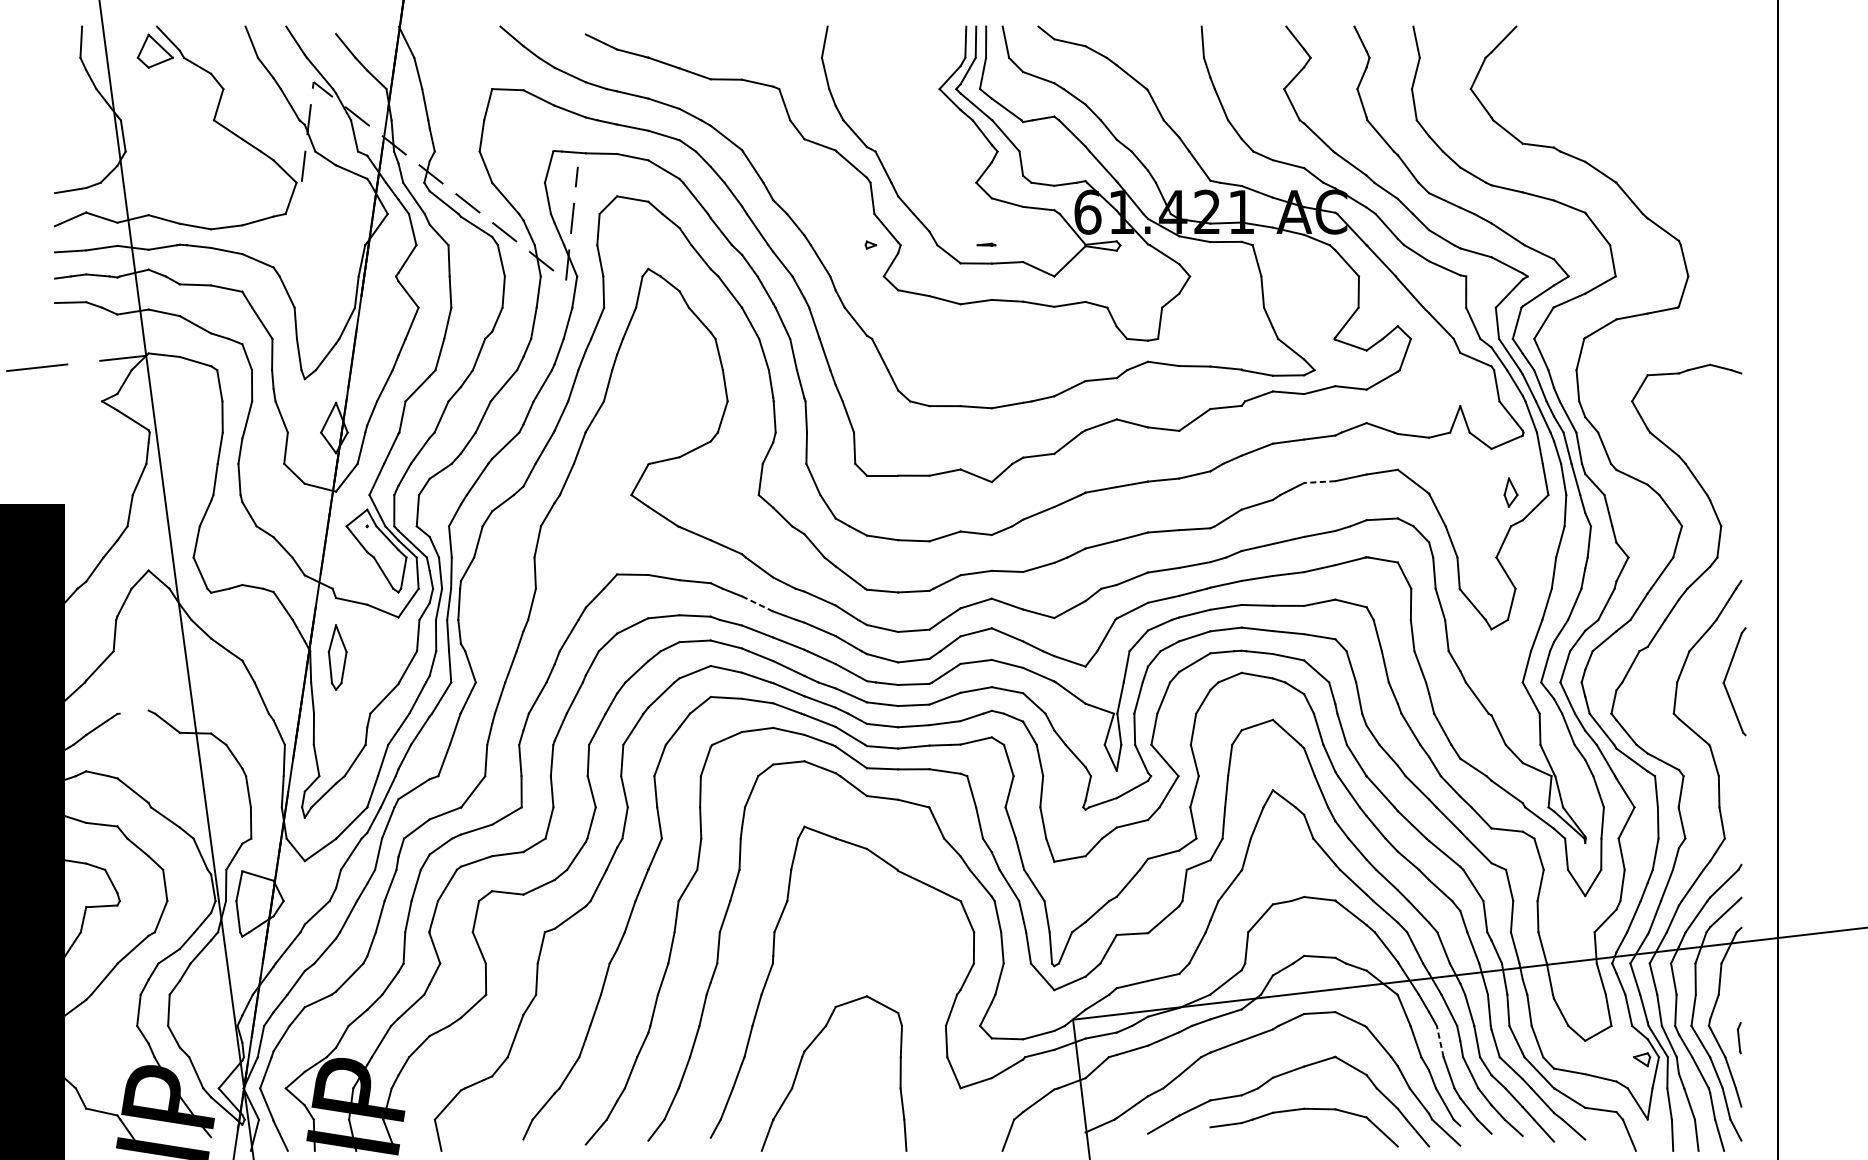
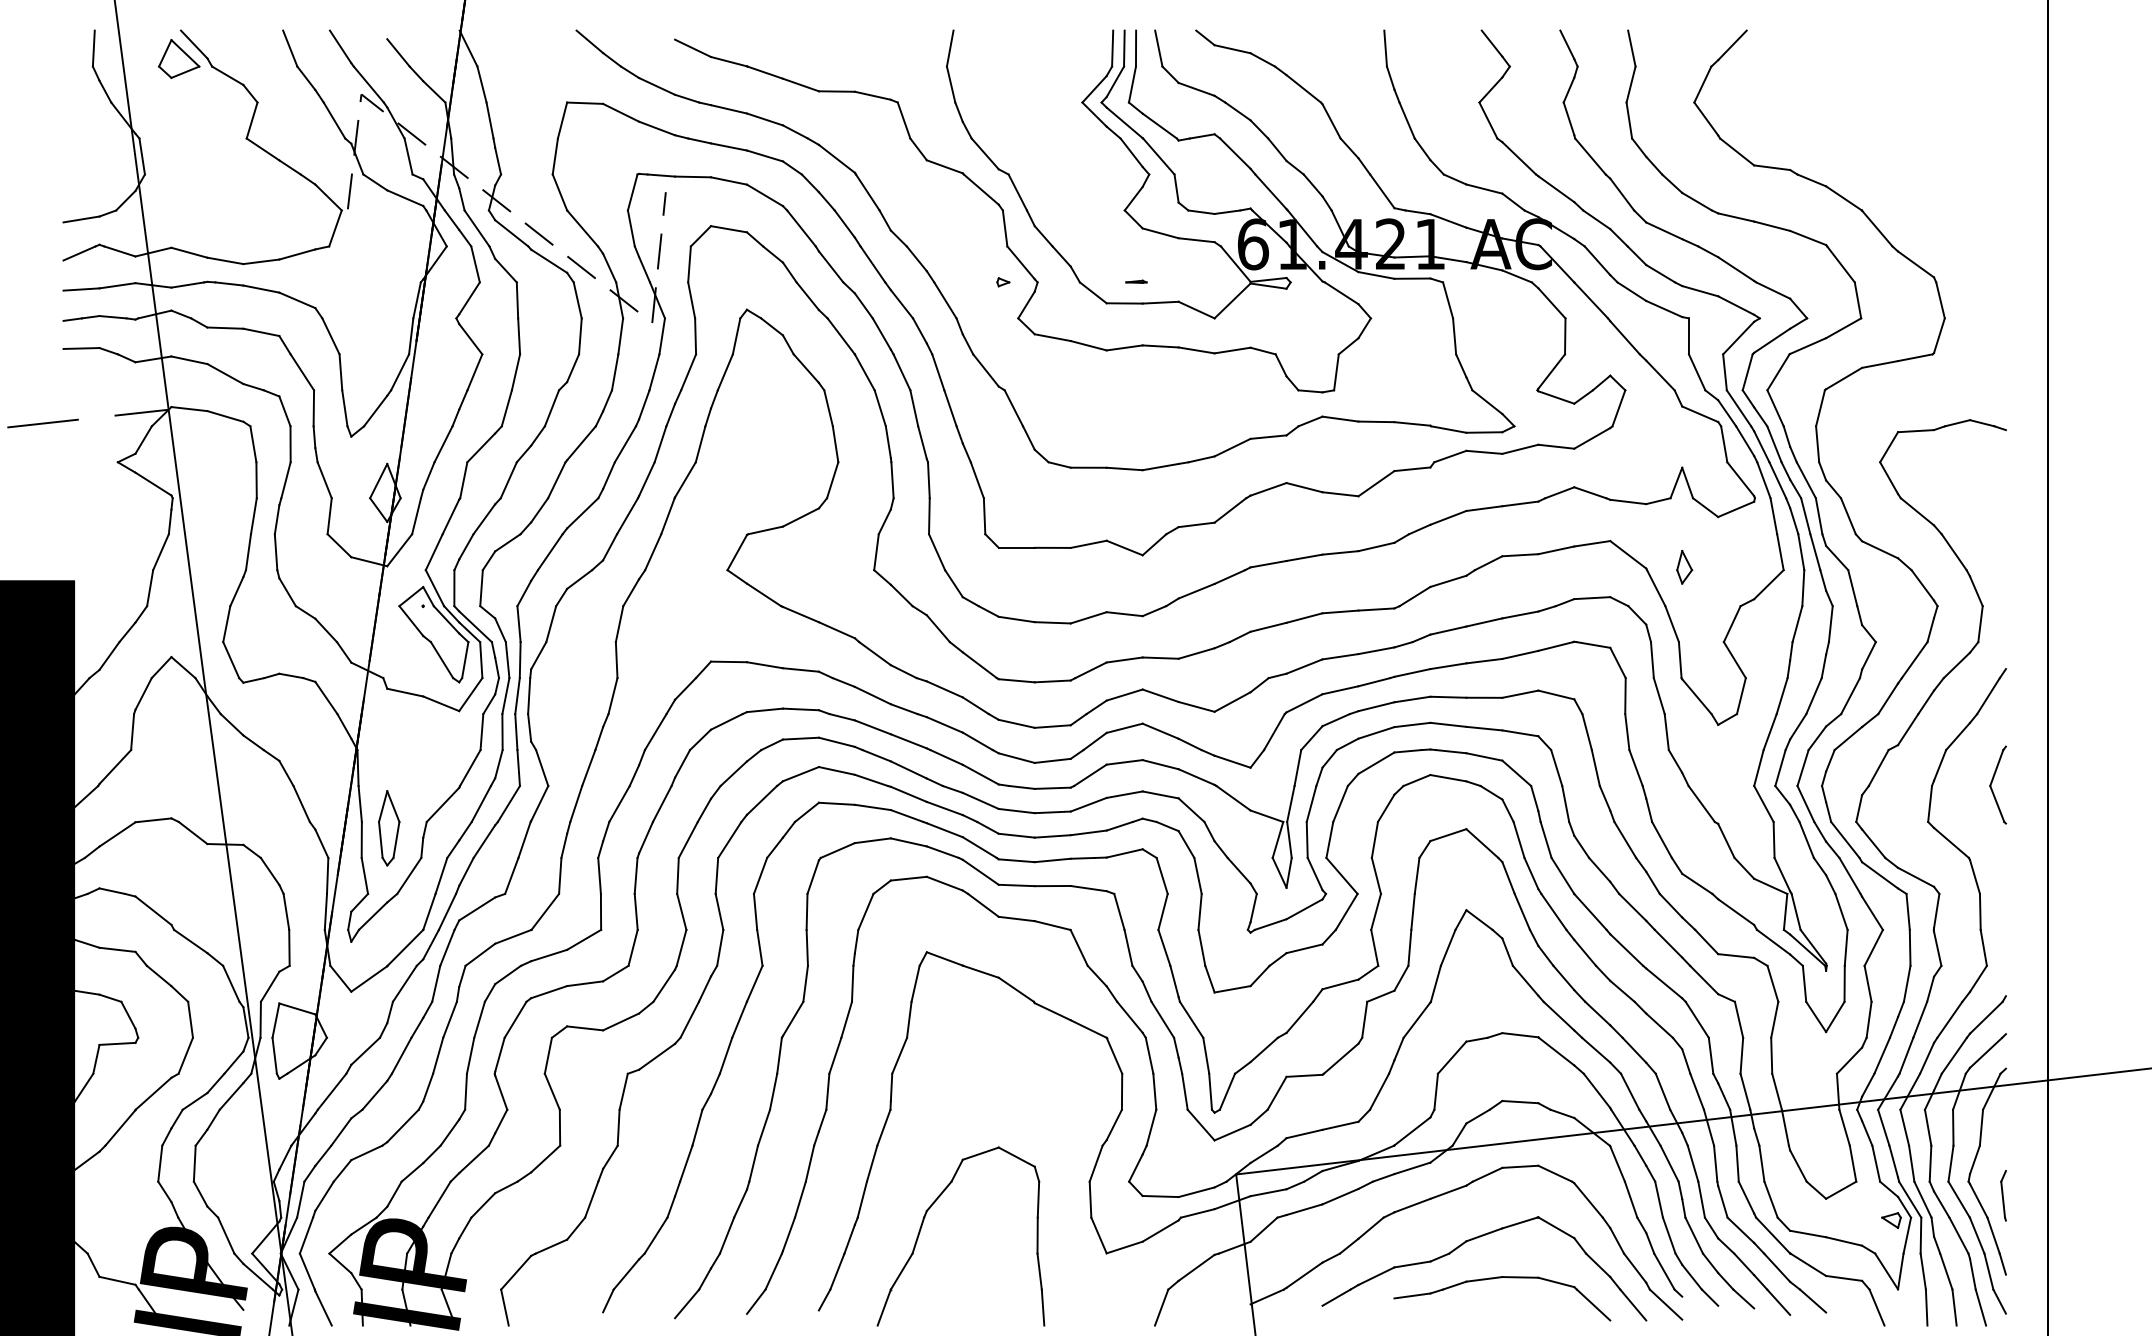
line: (1319, 482) -> (1519, 555), dashed -> solid
part: (1510, 492) -> (1684, 567), moved
line: (757, 603) -> (872, 695), dashed -> solid
part: (337, 657) -> (389, 828), moved
part: (1734, 681) -> (1997, 784), size x0.62
line: (133, 711) -> (154, 819), added
part: (1739, 1037) -> (2003, 1195), size x1.43
line: (1439, 1041) -> (1658, 1199), dashed -> solid

